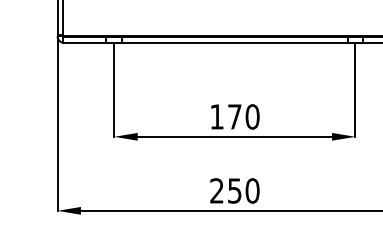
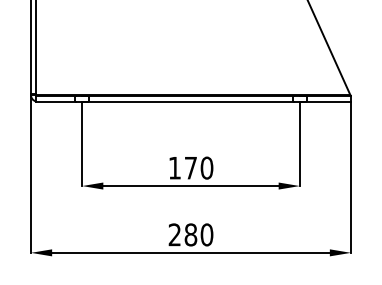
text: (234, 190) -> (190, 234), 250 -> 280

